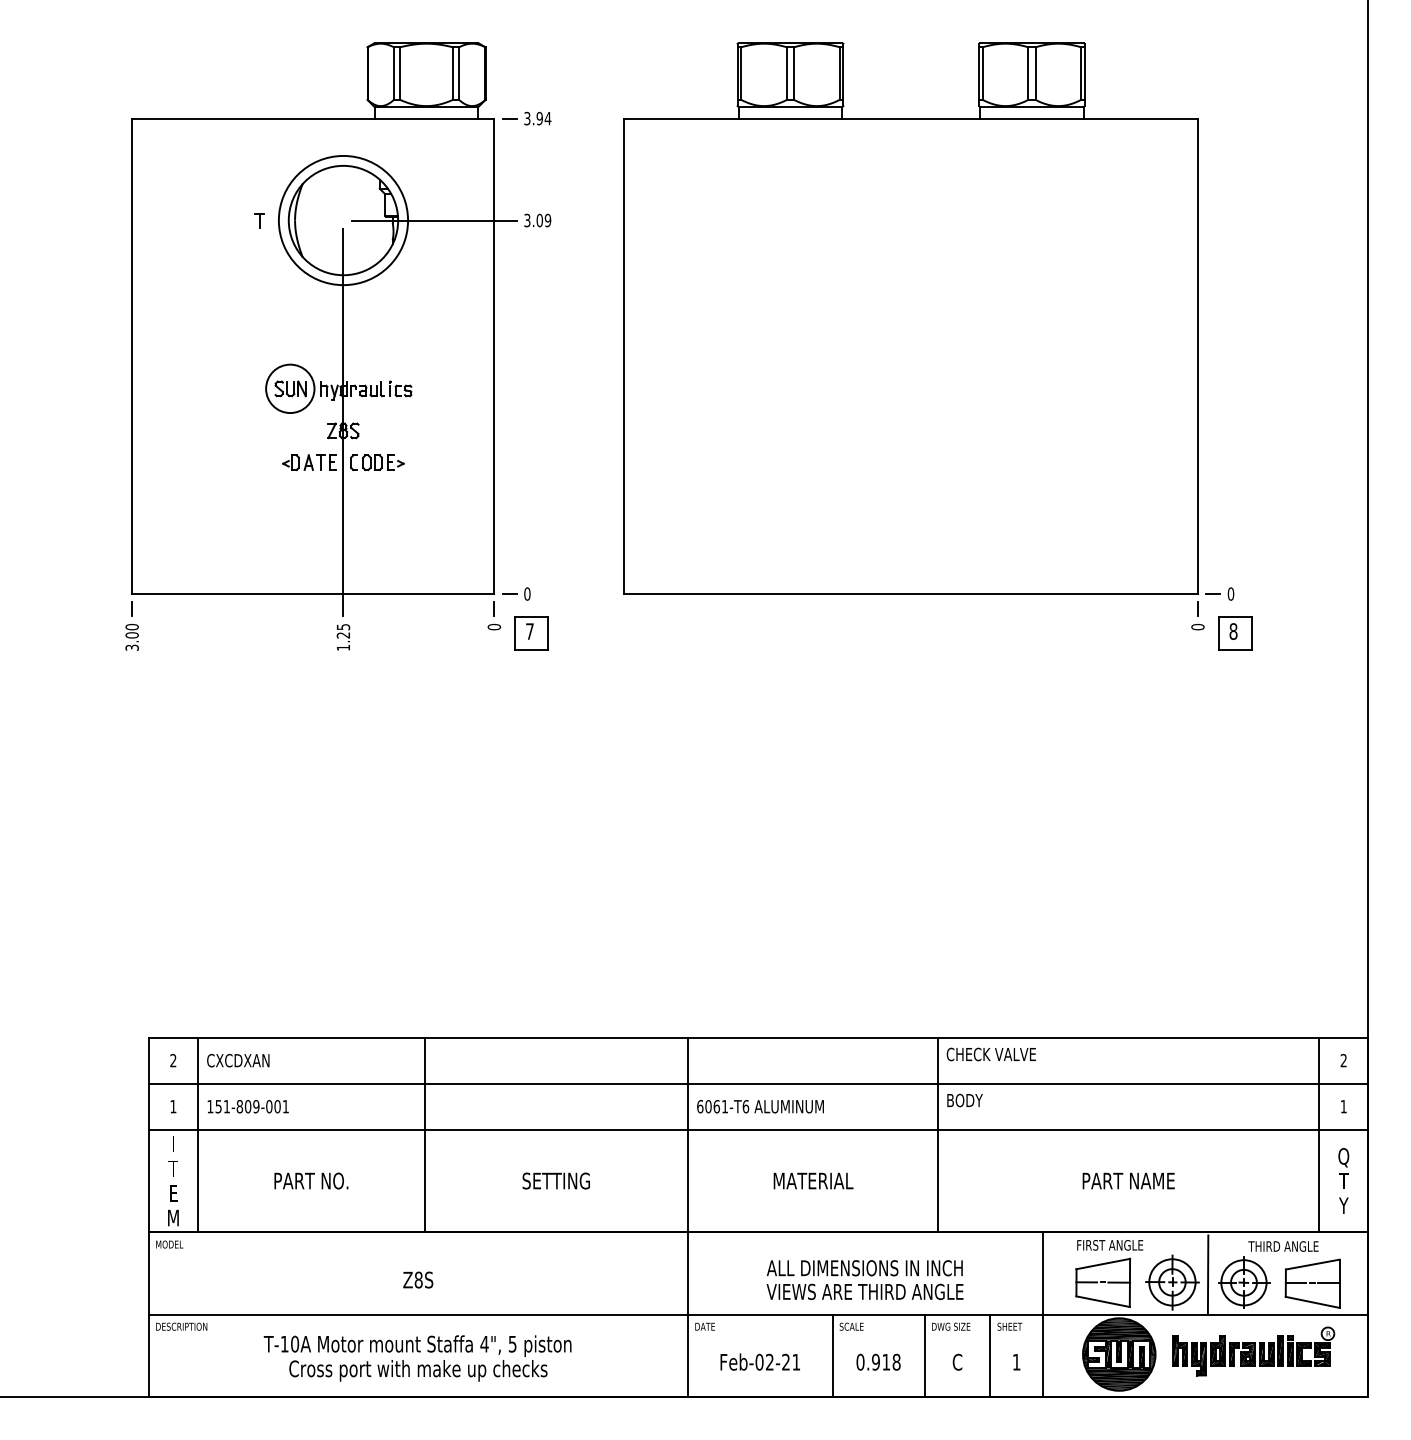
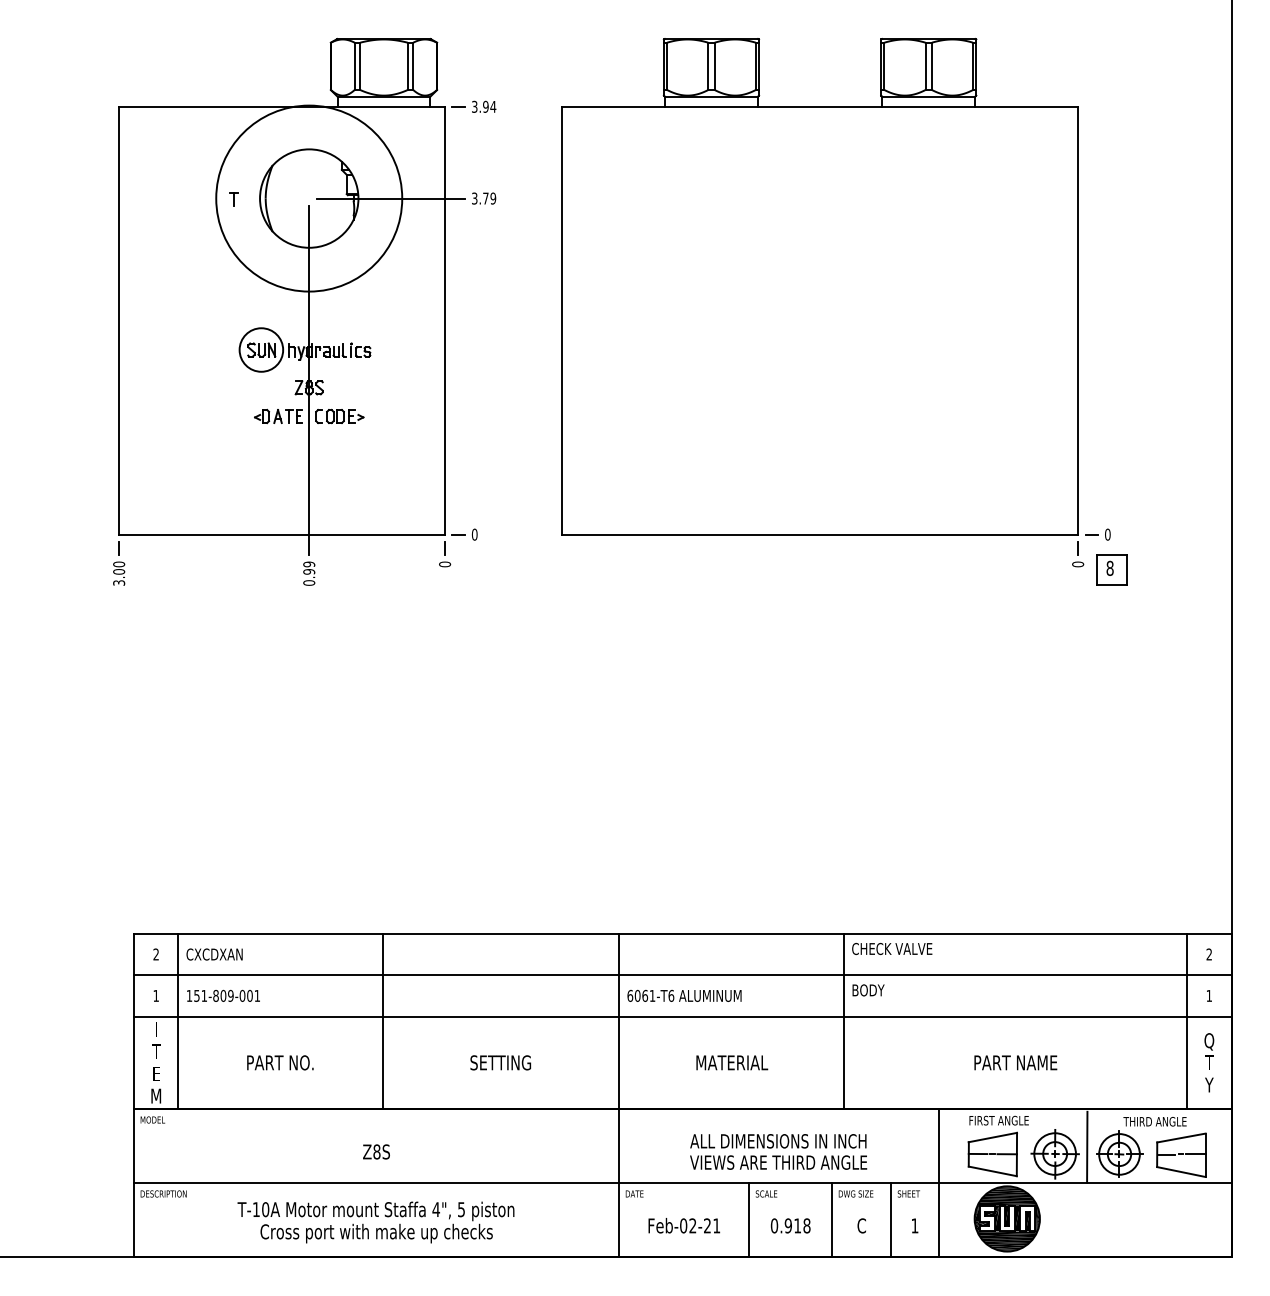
circle: (343, 220) -> (309, 198), size x1.6
text: (539, 220) -> (485, 198), 3.09 -> 3.79
part: (531, 633) -> (478, 570), removed
text: (343, 637) -> (309, 573), 1.25 -> 0.99
part: (1253, 1351) -> (1128, 1216), removed

